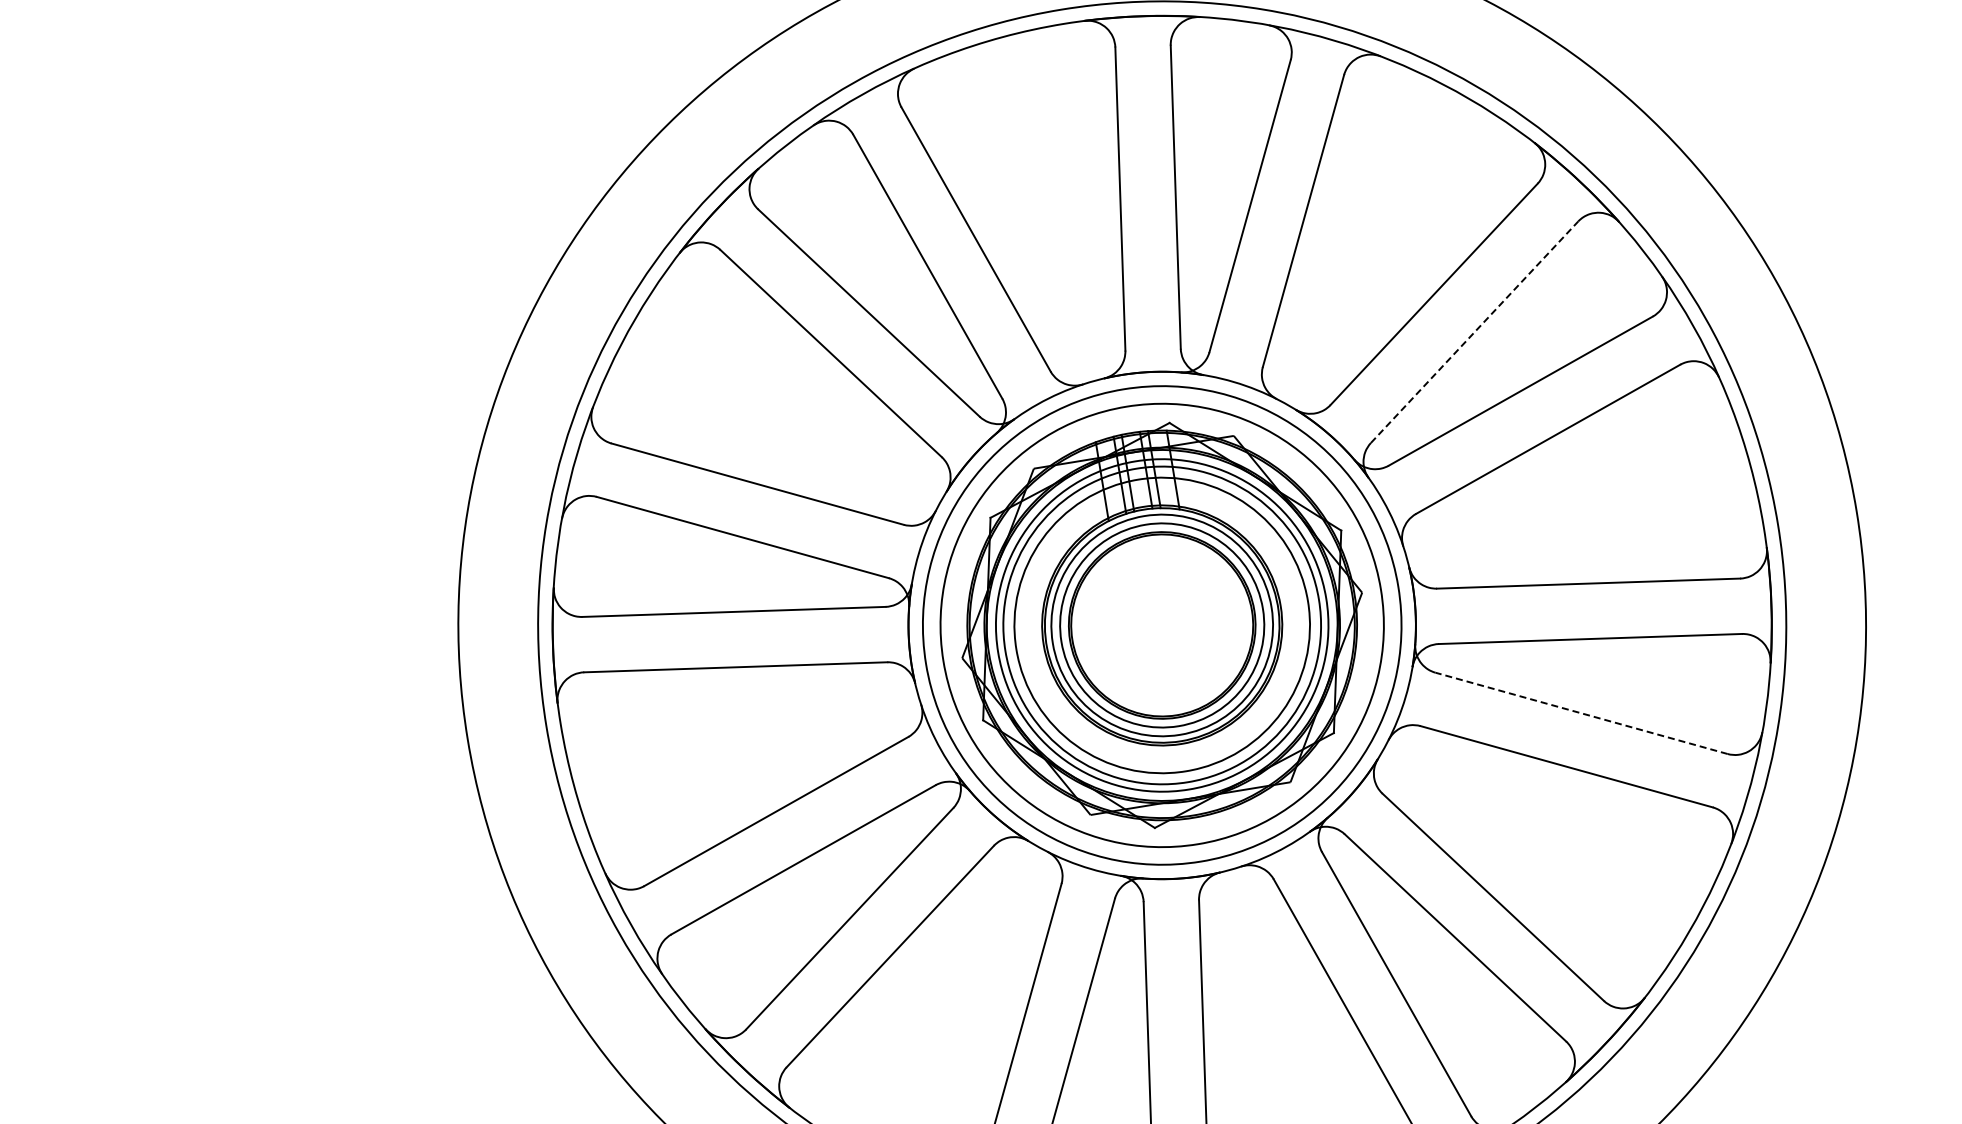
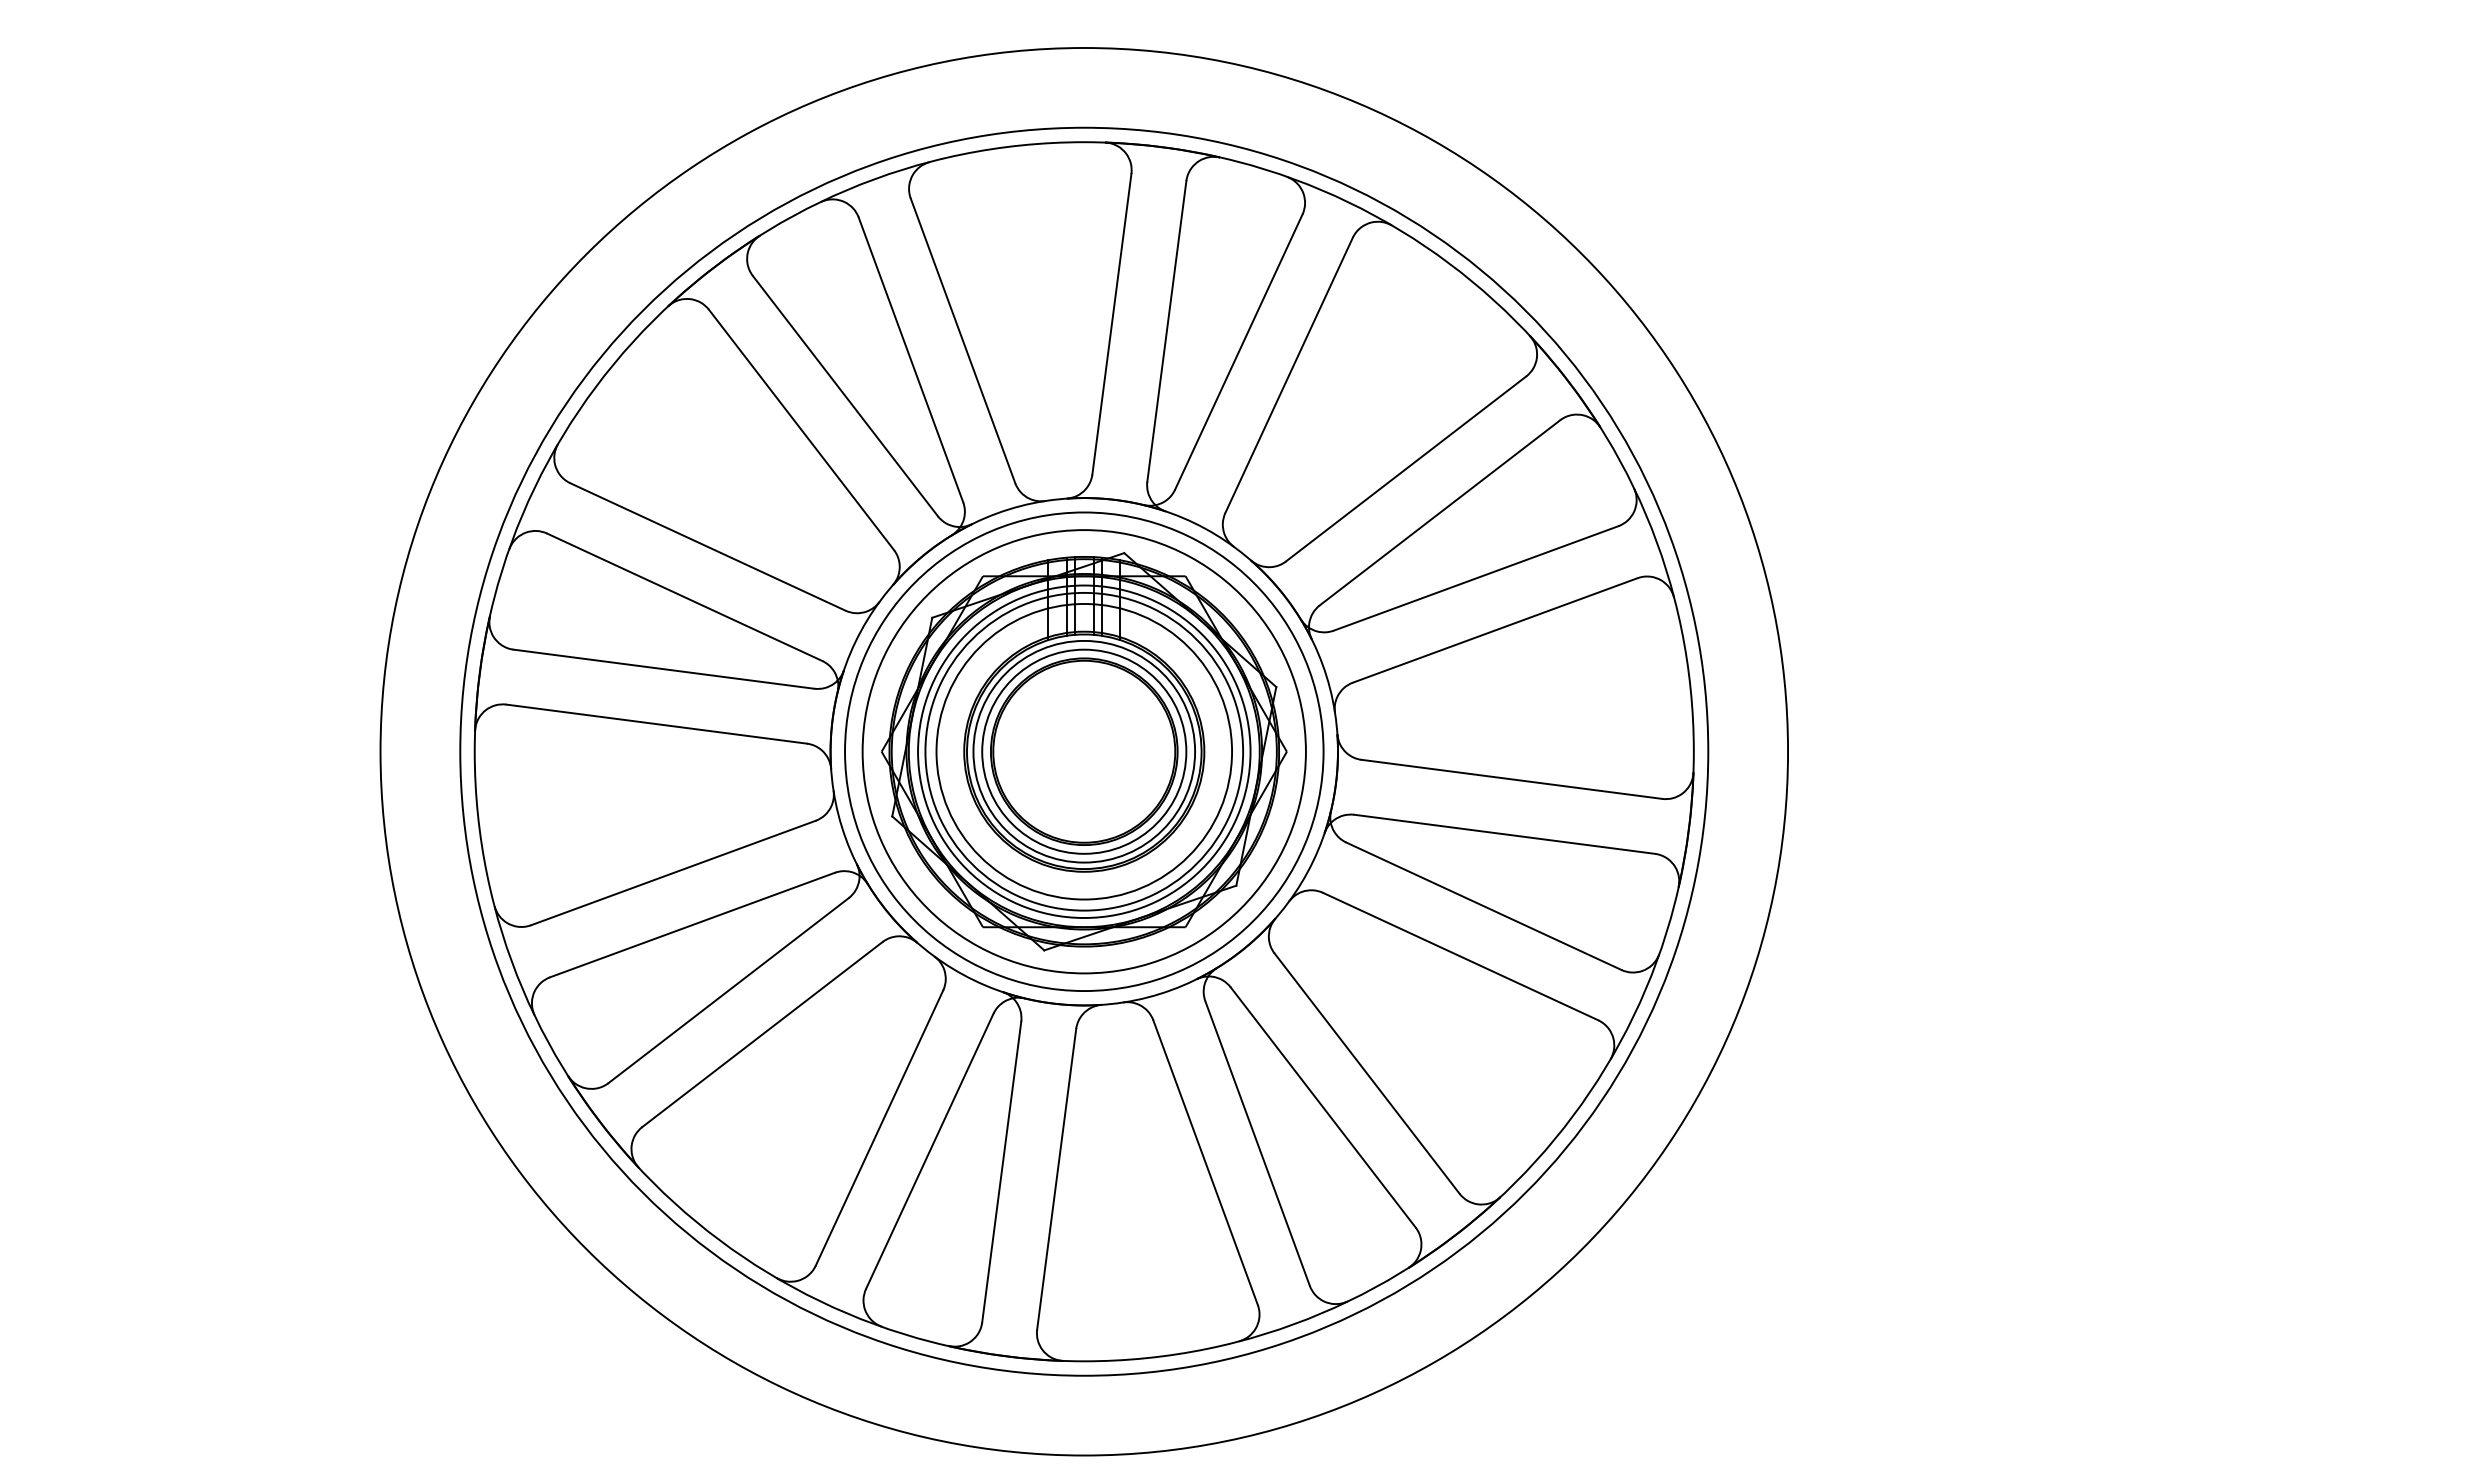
line: (1474, 331) -> (1439, 512), dashed -> solid
line: (1581, 713) -> (1483, 906), dashed -> solid

